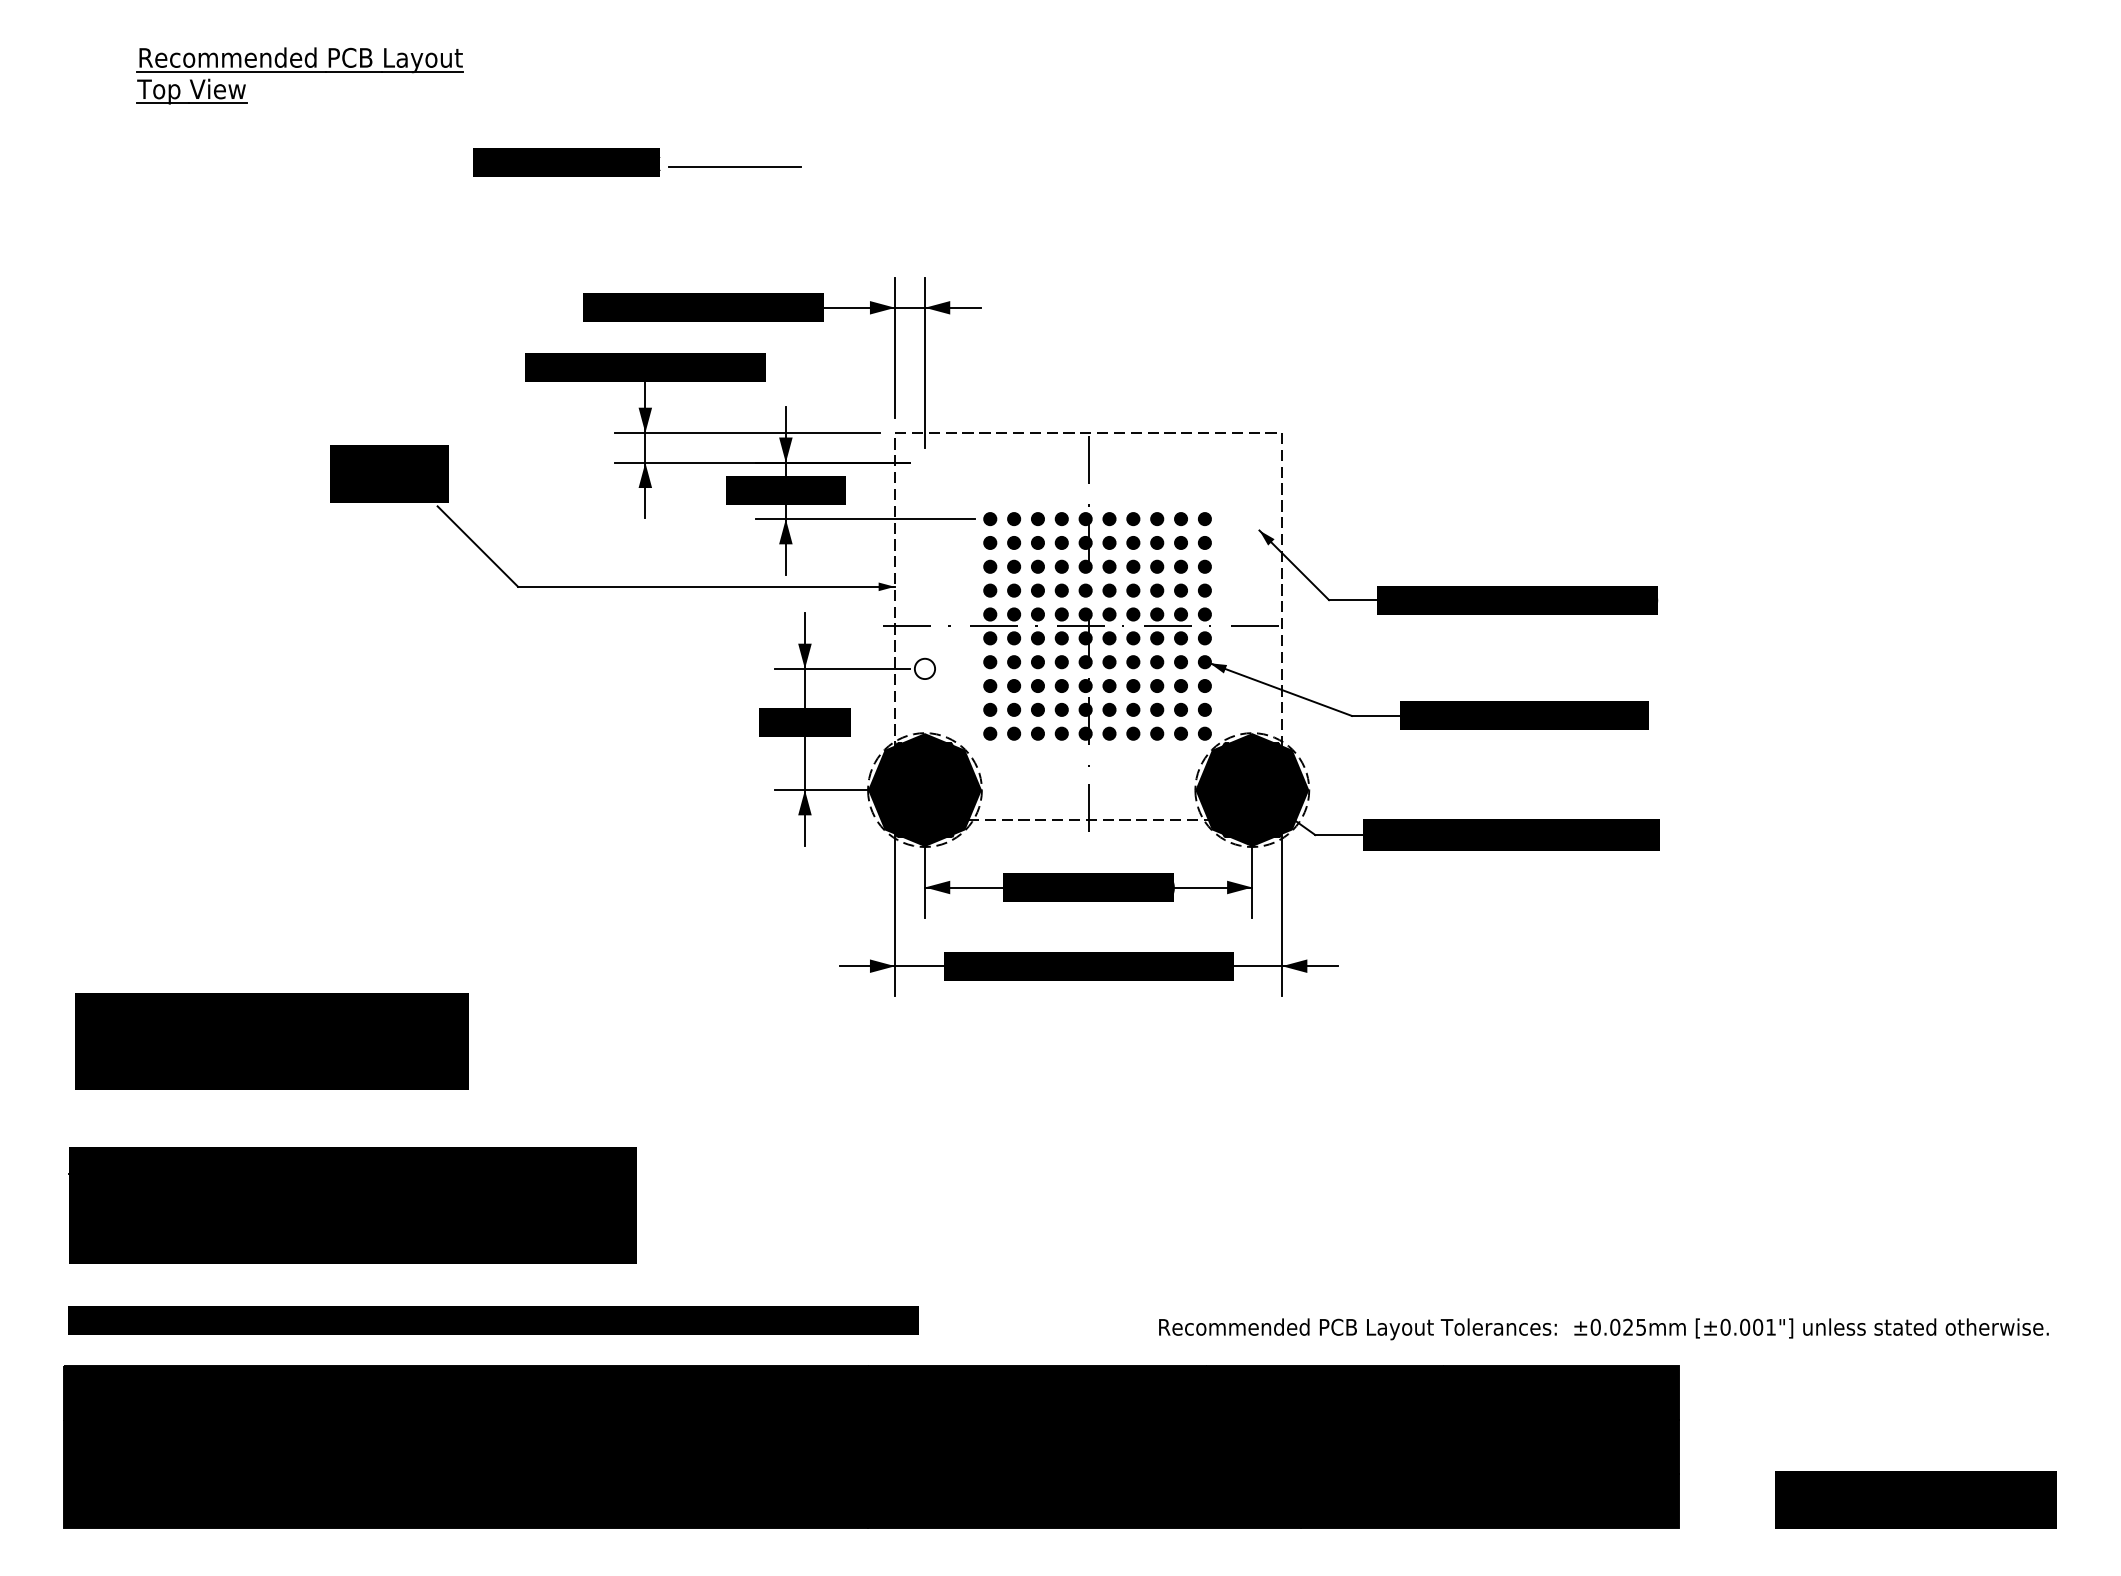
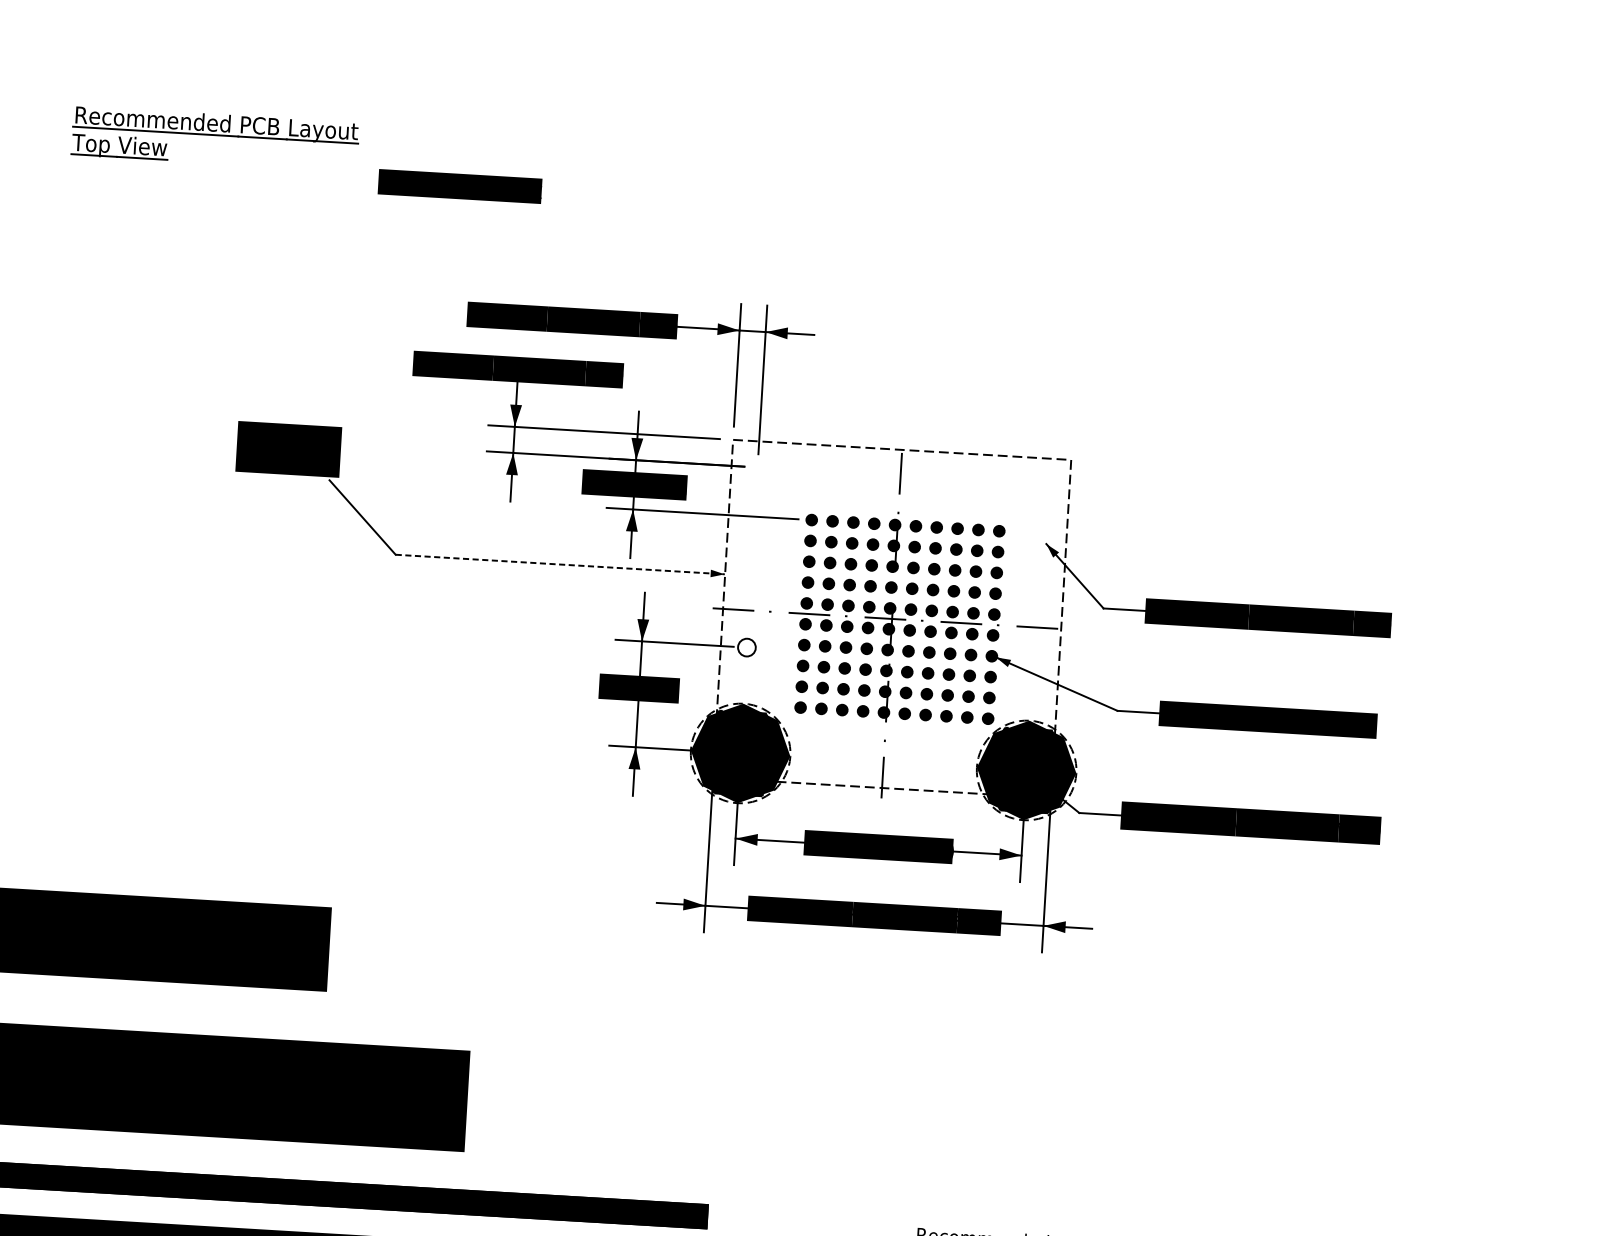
part: (299, 75) -> (214, 138), moved
line: (734, 167) -> (606, 199), removed
line: (706, 586) -> (560, 564), solid -> dashed

